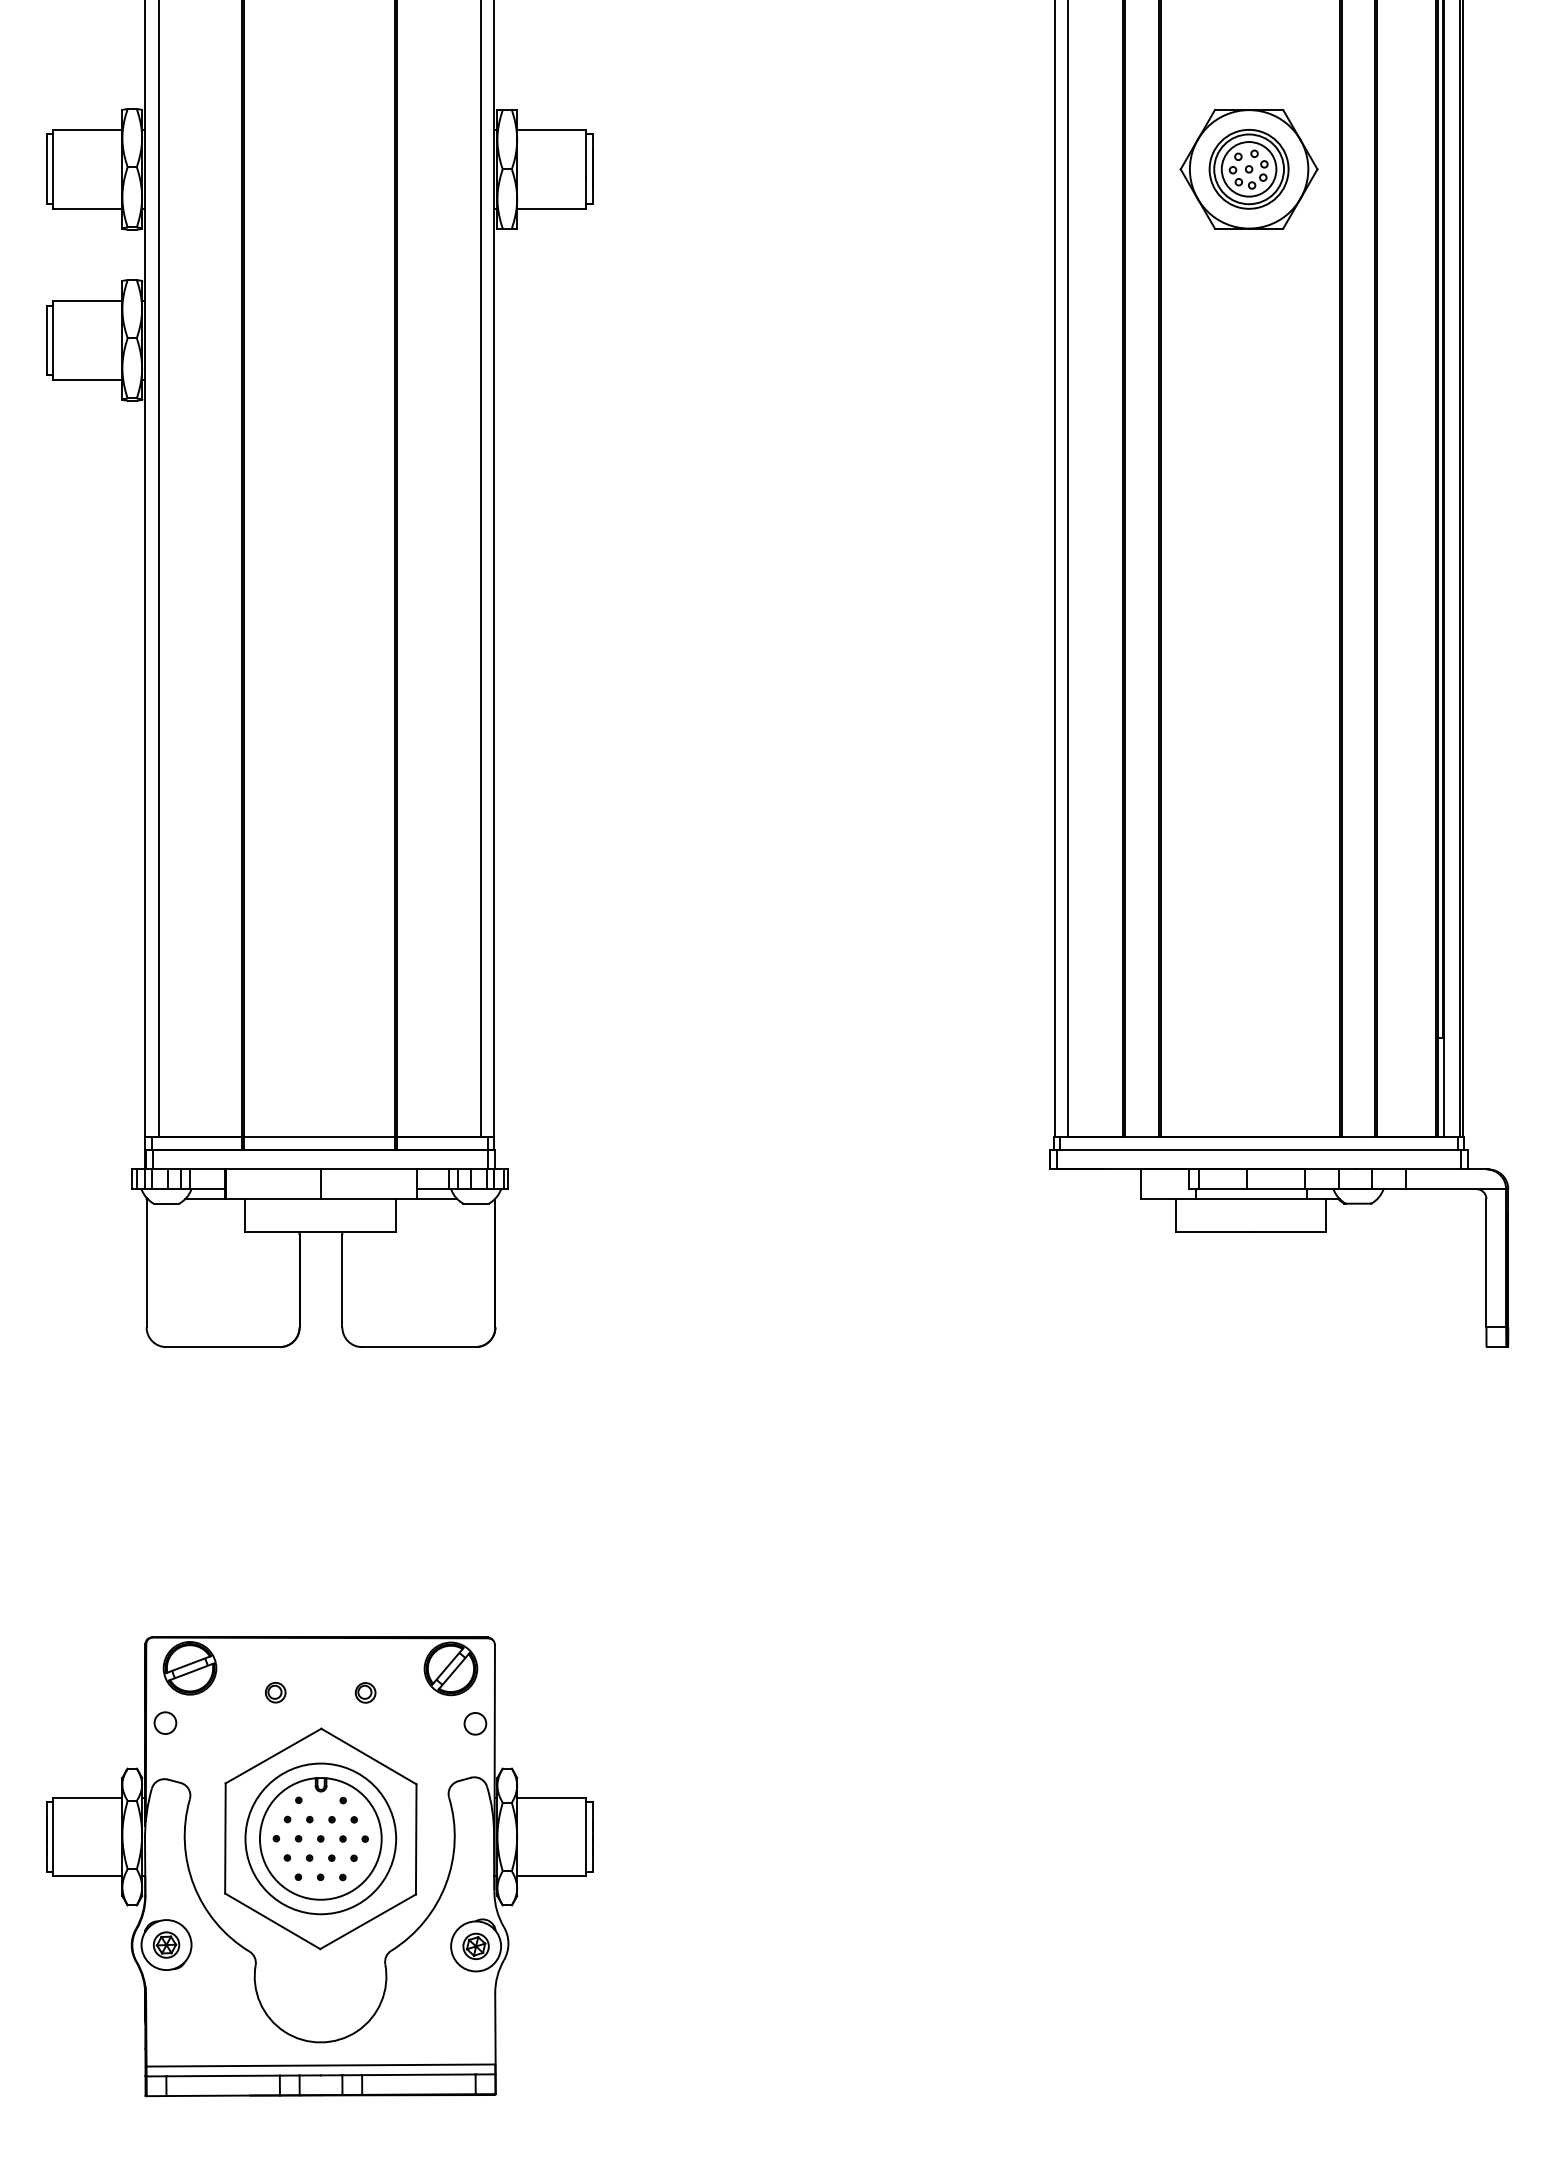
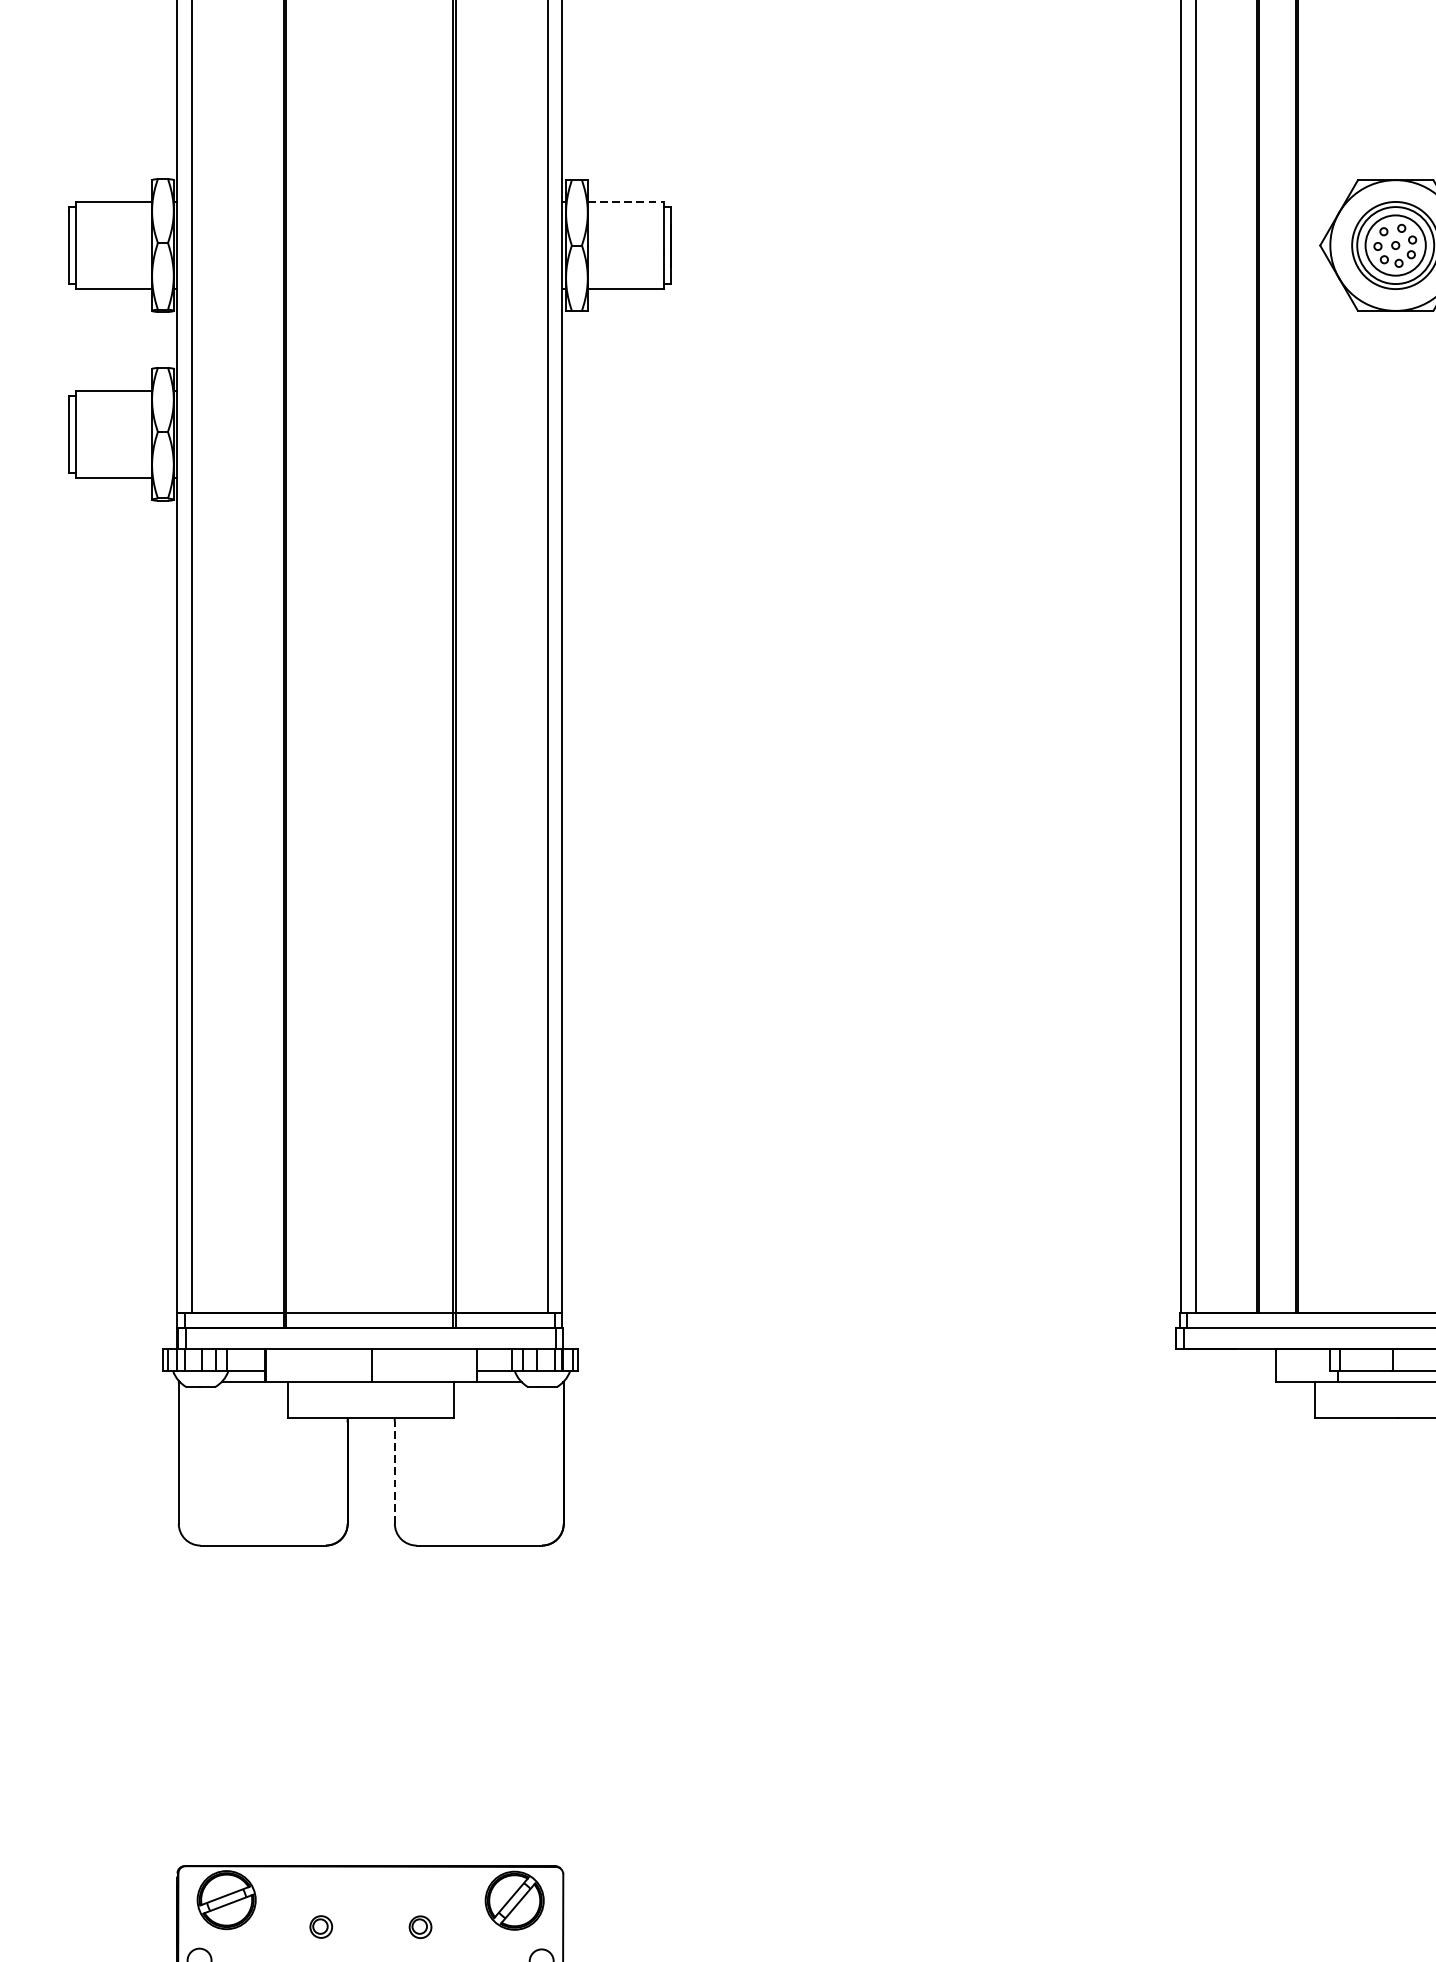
line: (551, 129) -> (625, 201), solid -> dashed
line: (342, 1280) -> (395, 1472), solid -> dashed

